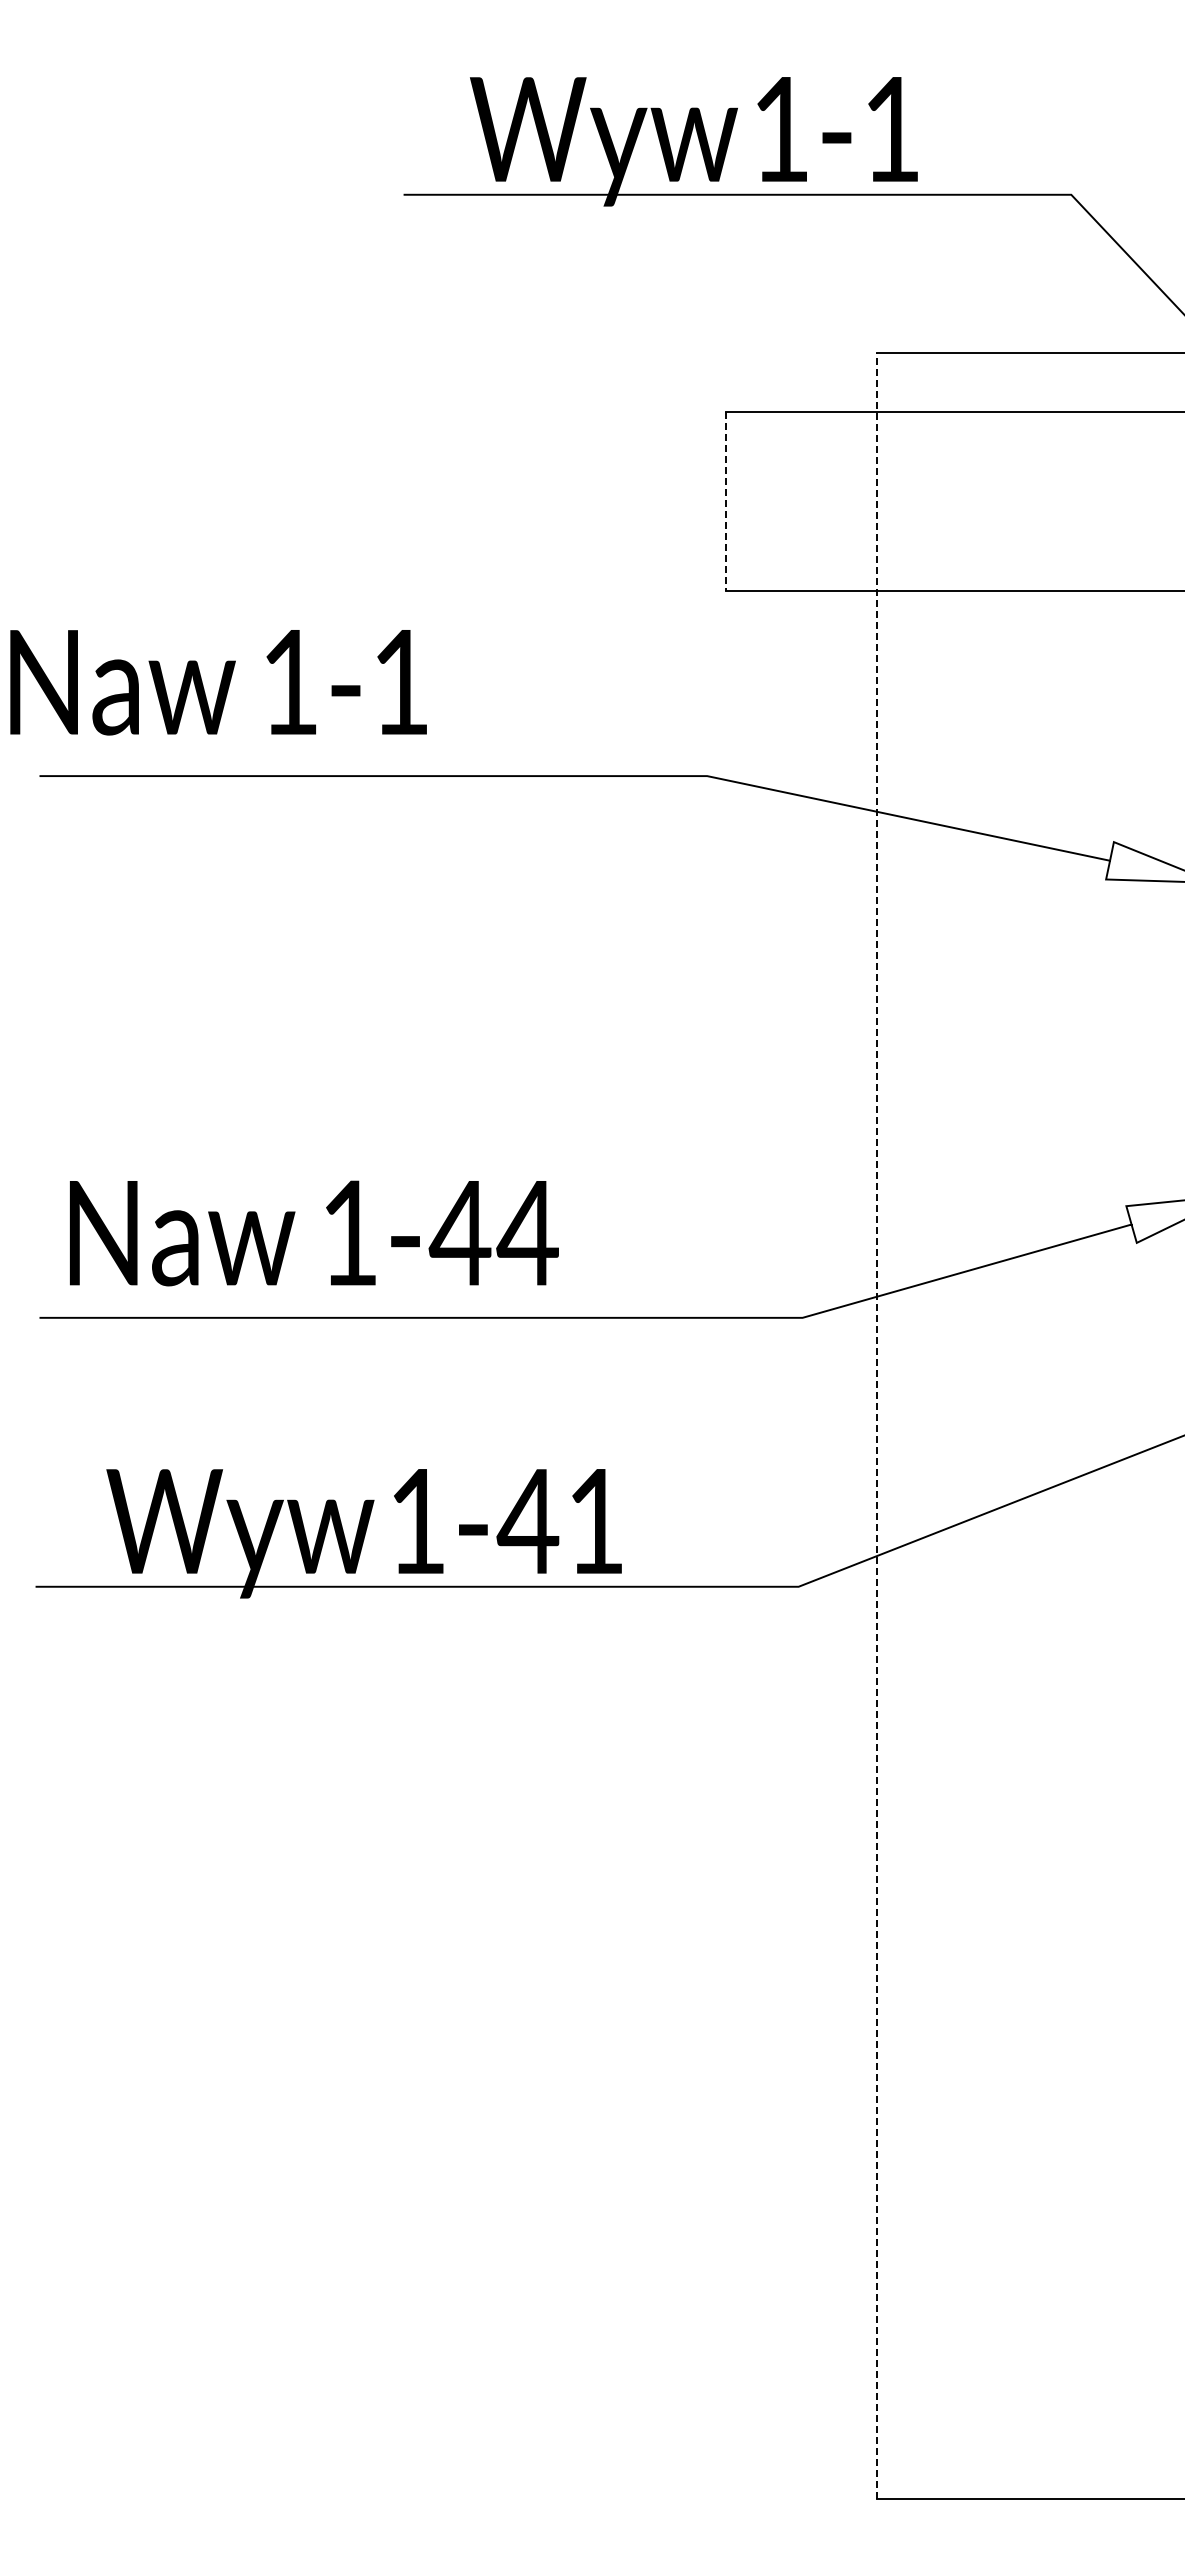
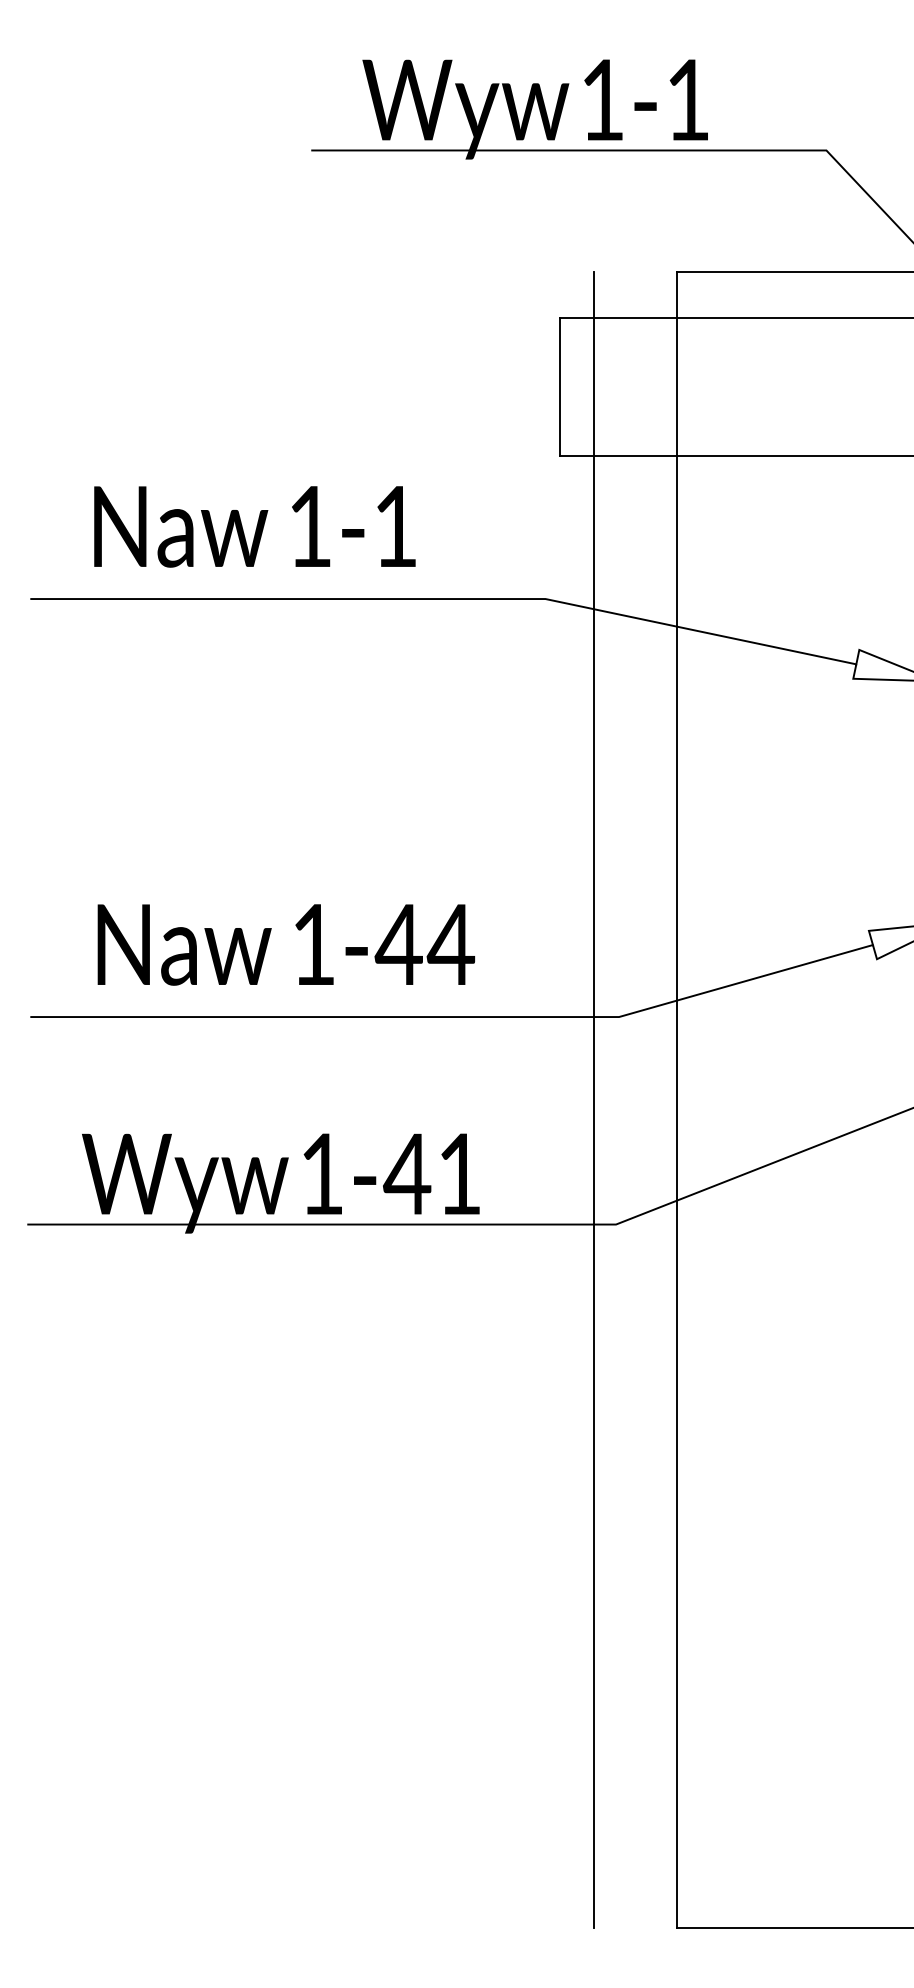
line: (725, 502) -> (559, 387), dashed -> solid
text: (218, 682) -> (254, 526), moved
text: (314, 1233) -> (286, 945), moved
line: (769, 1425) -> (593, 1100), added
line: (877, 1425) -> (676, 1100), dashed -> solid

